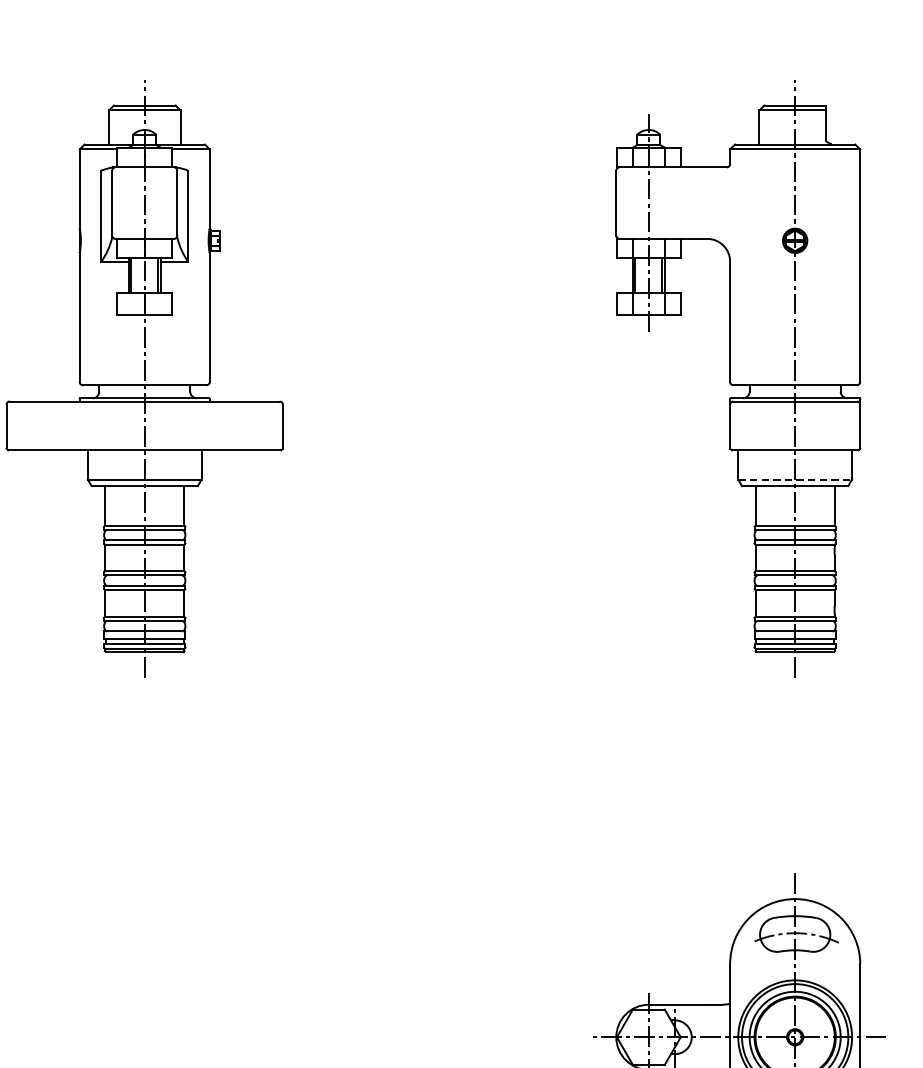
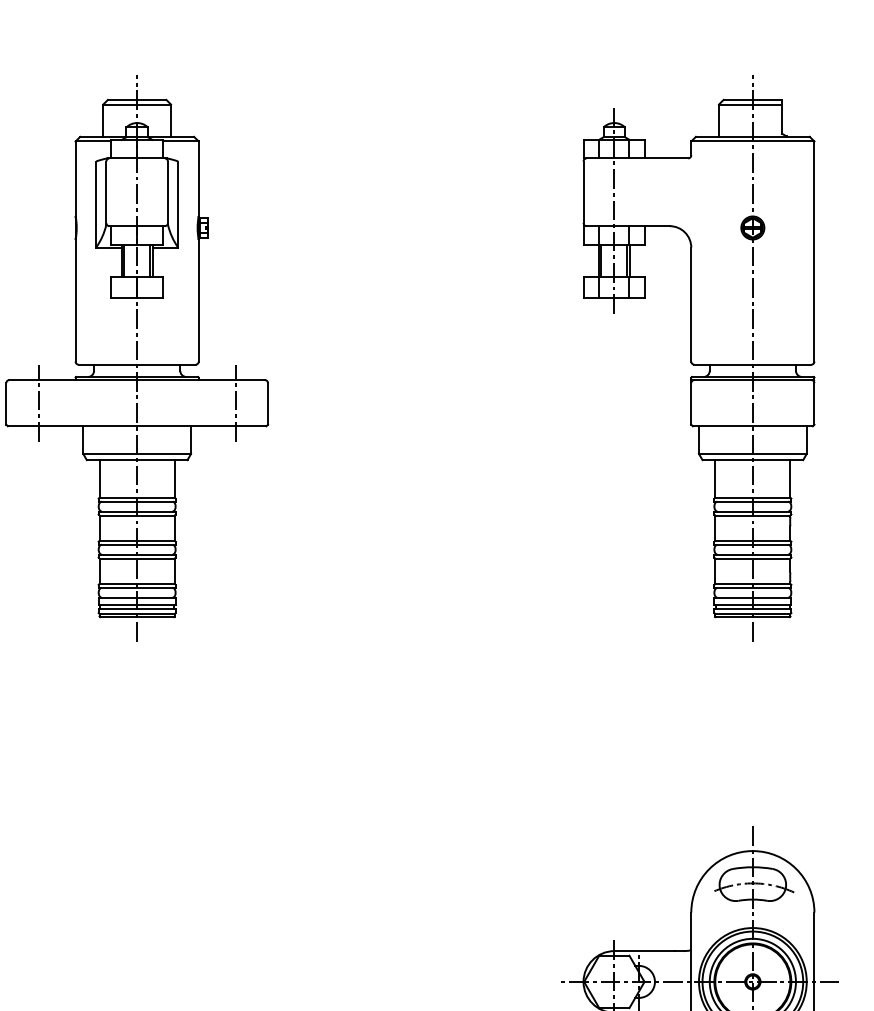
line: (40, 425) -> (38, 402), added
line: (248, 425) -> (235, 402), added
line: (794, 479) -> (752, 453), dashed -> solid

